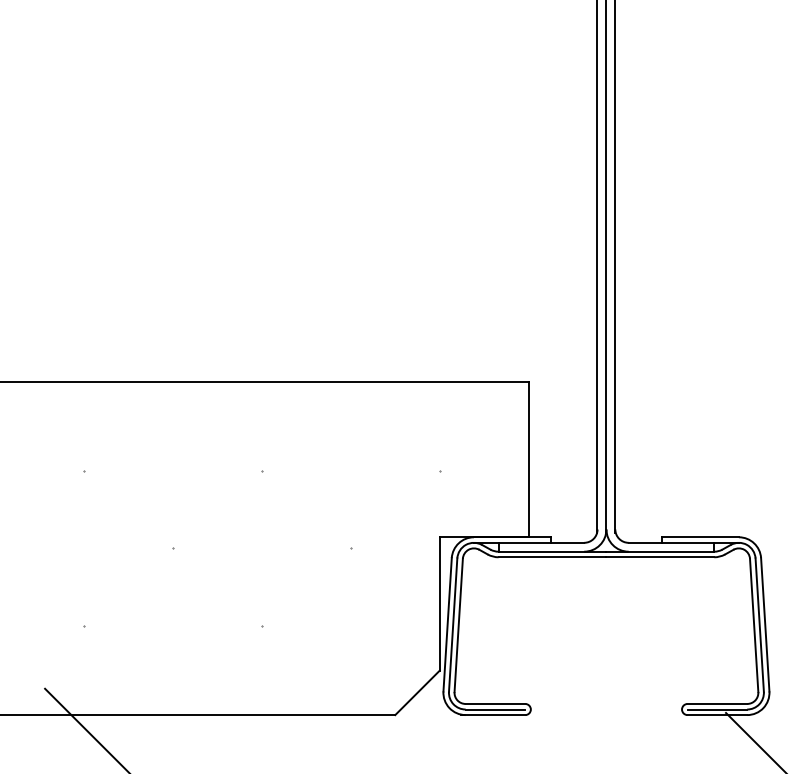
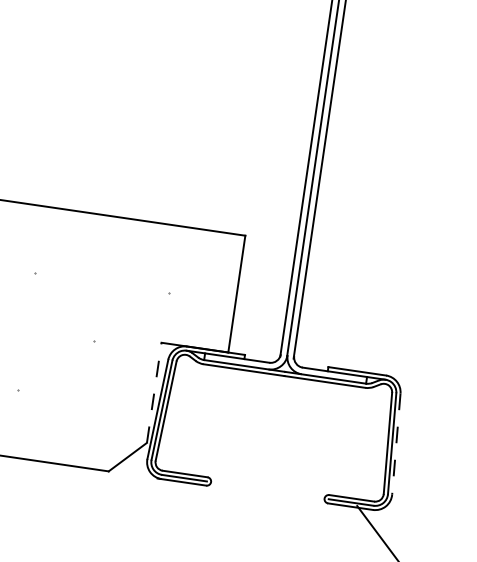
line: (439, 603) -> (154, 392), solid -> dashed
line: (765, 624) -> (396, 443), solid -> dashed

